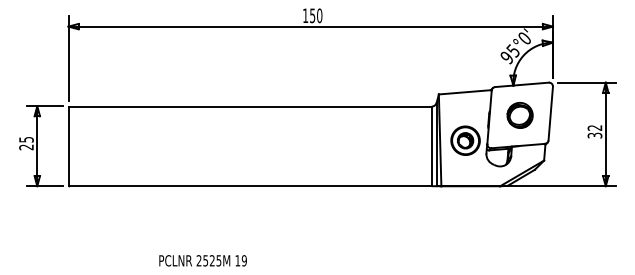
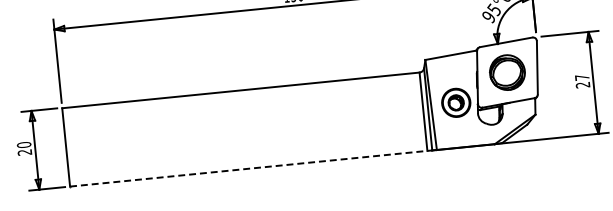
part: (519, 115) -> (506, 72), size x1.4
text: (594, 131) -> (582, 81), 32 -> 27
text: (26, 139) -> (24, 144), 25 -> 20
line: (250, 186) -> (249, 169), solid -> dashed

